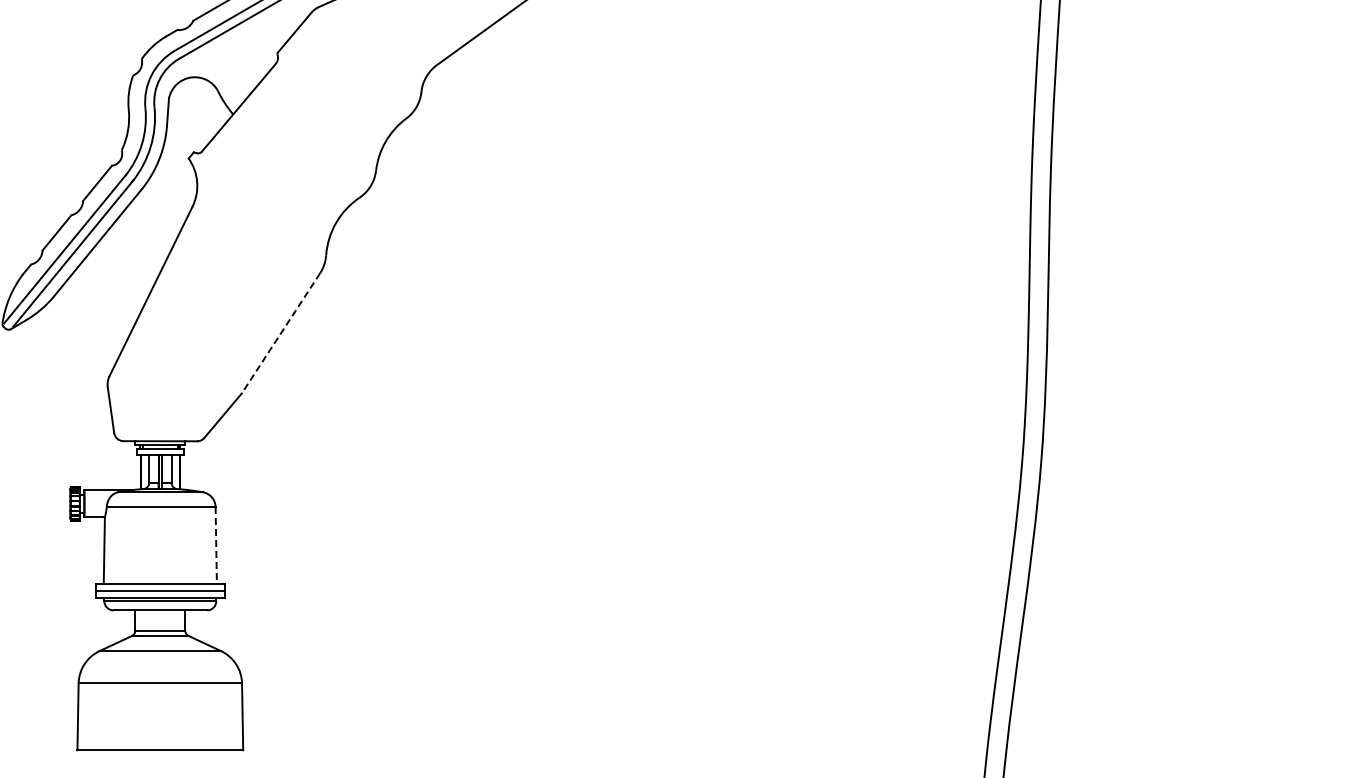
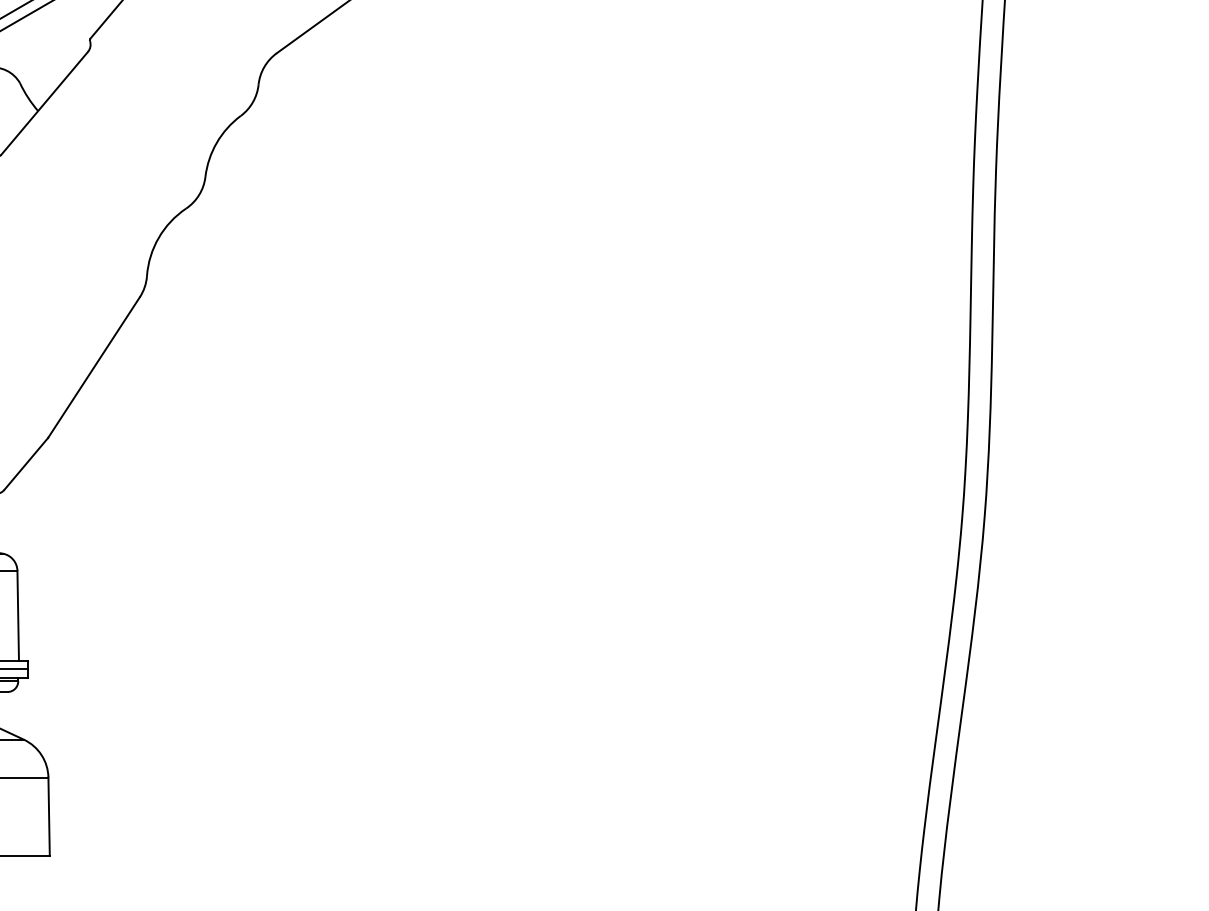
line: (280, 333) -> (93, 367), dashed -> solid
line: (216, 545) -> (18, 615), dashed -> solid

